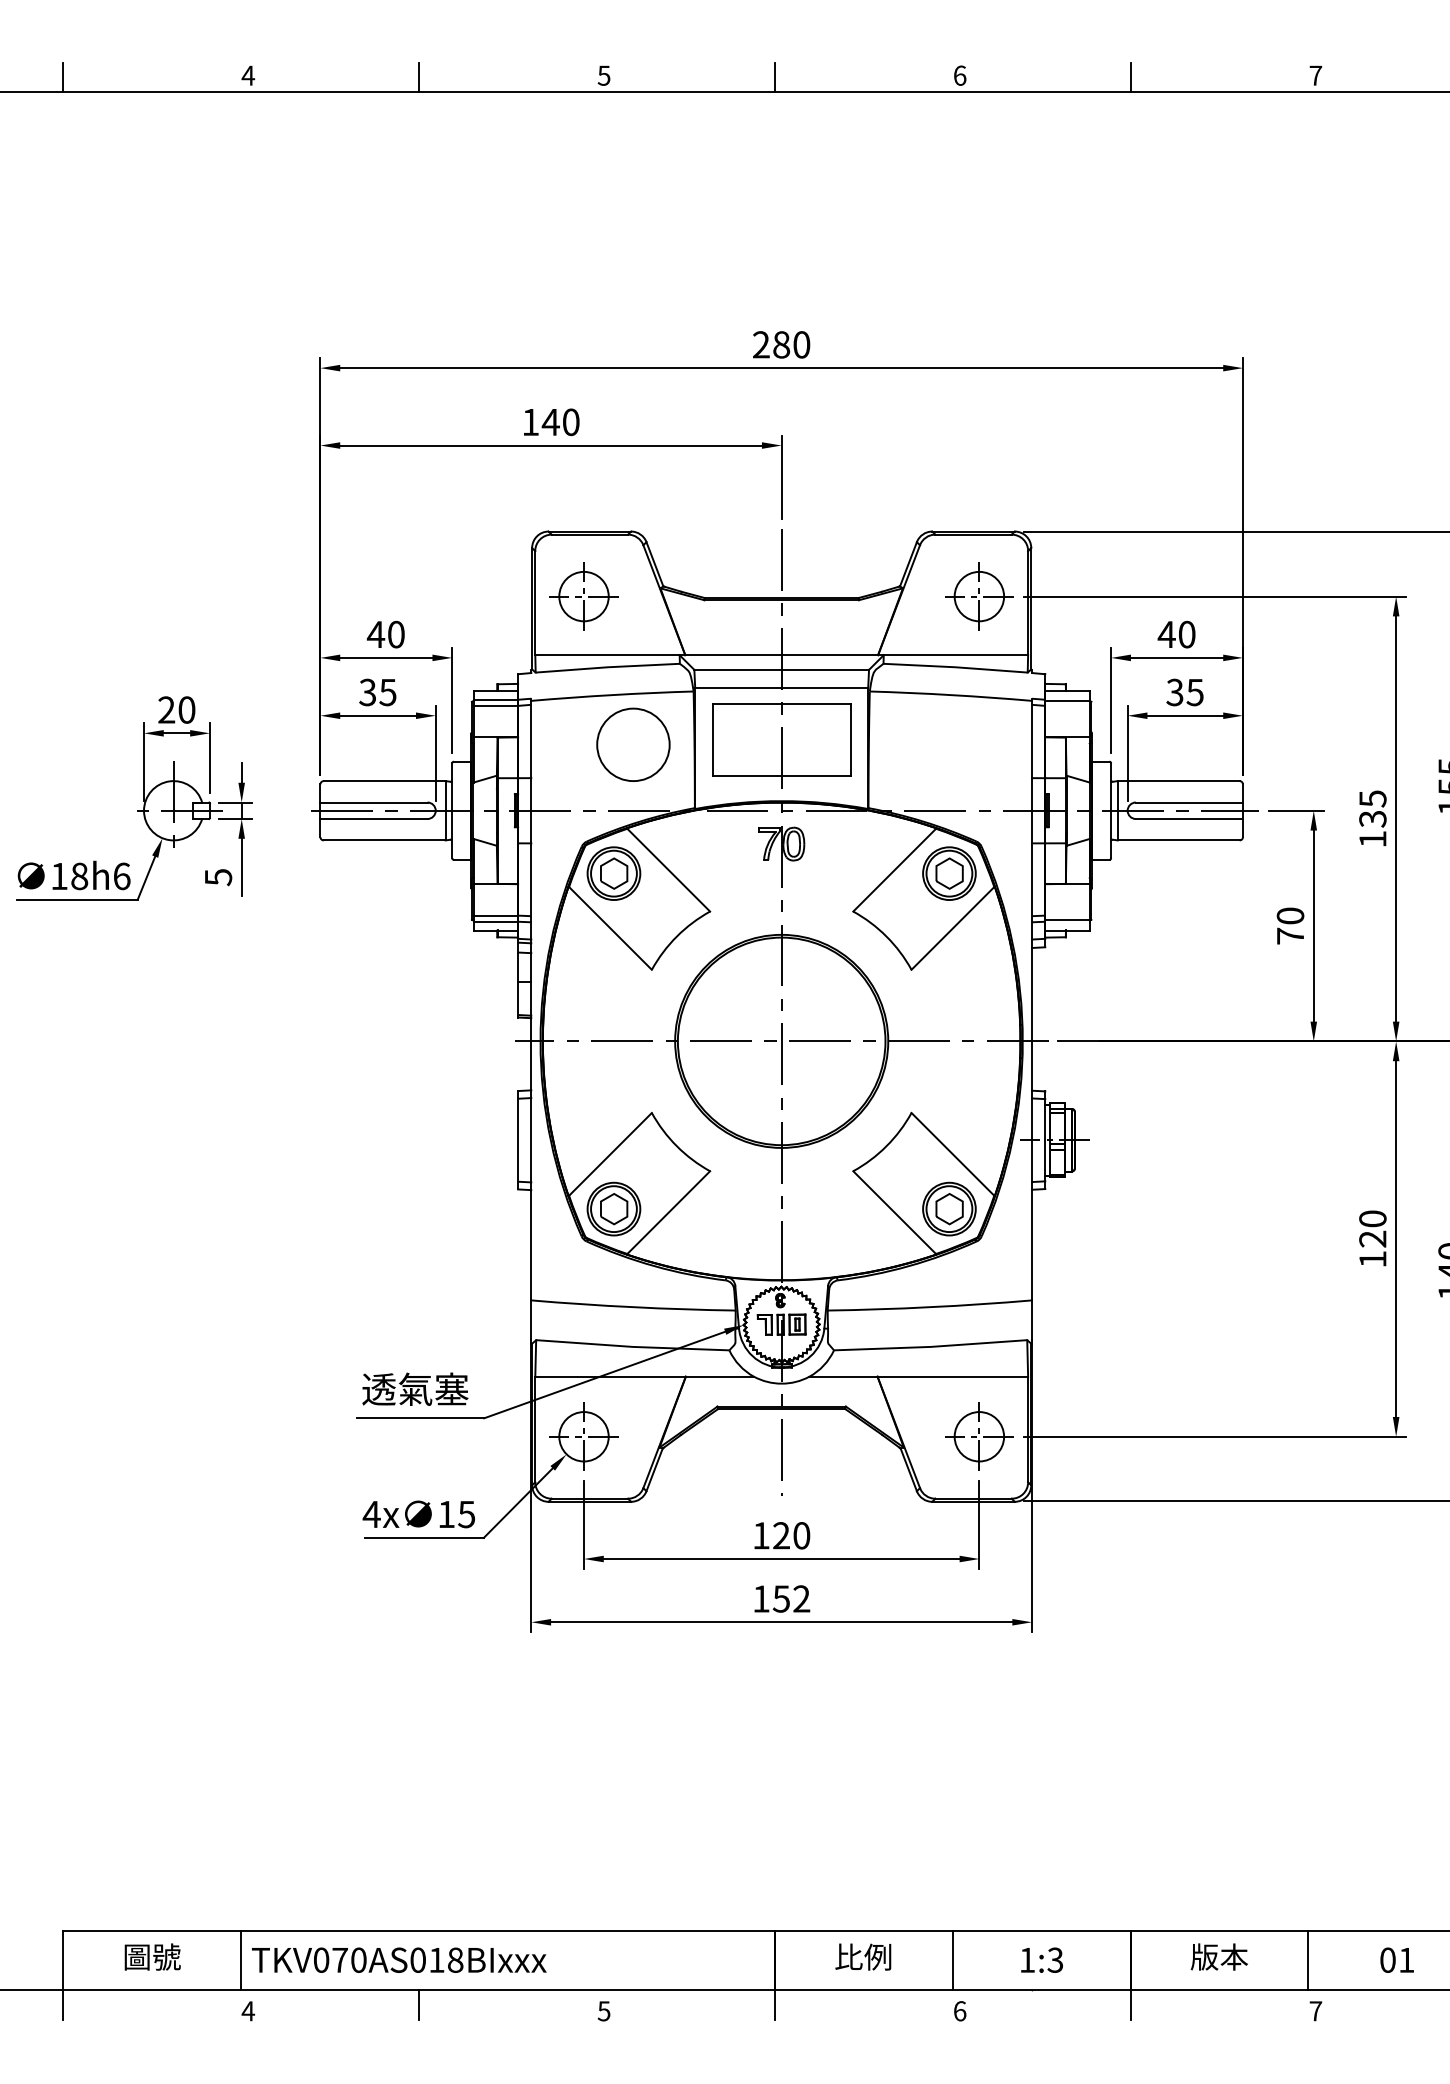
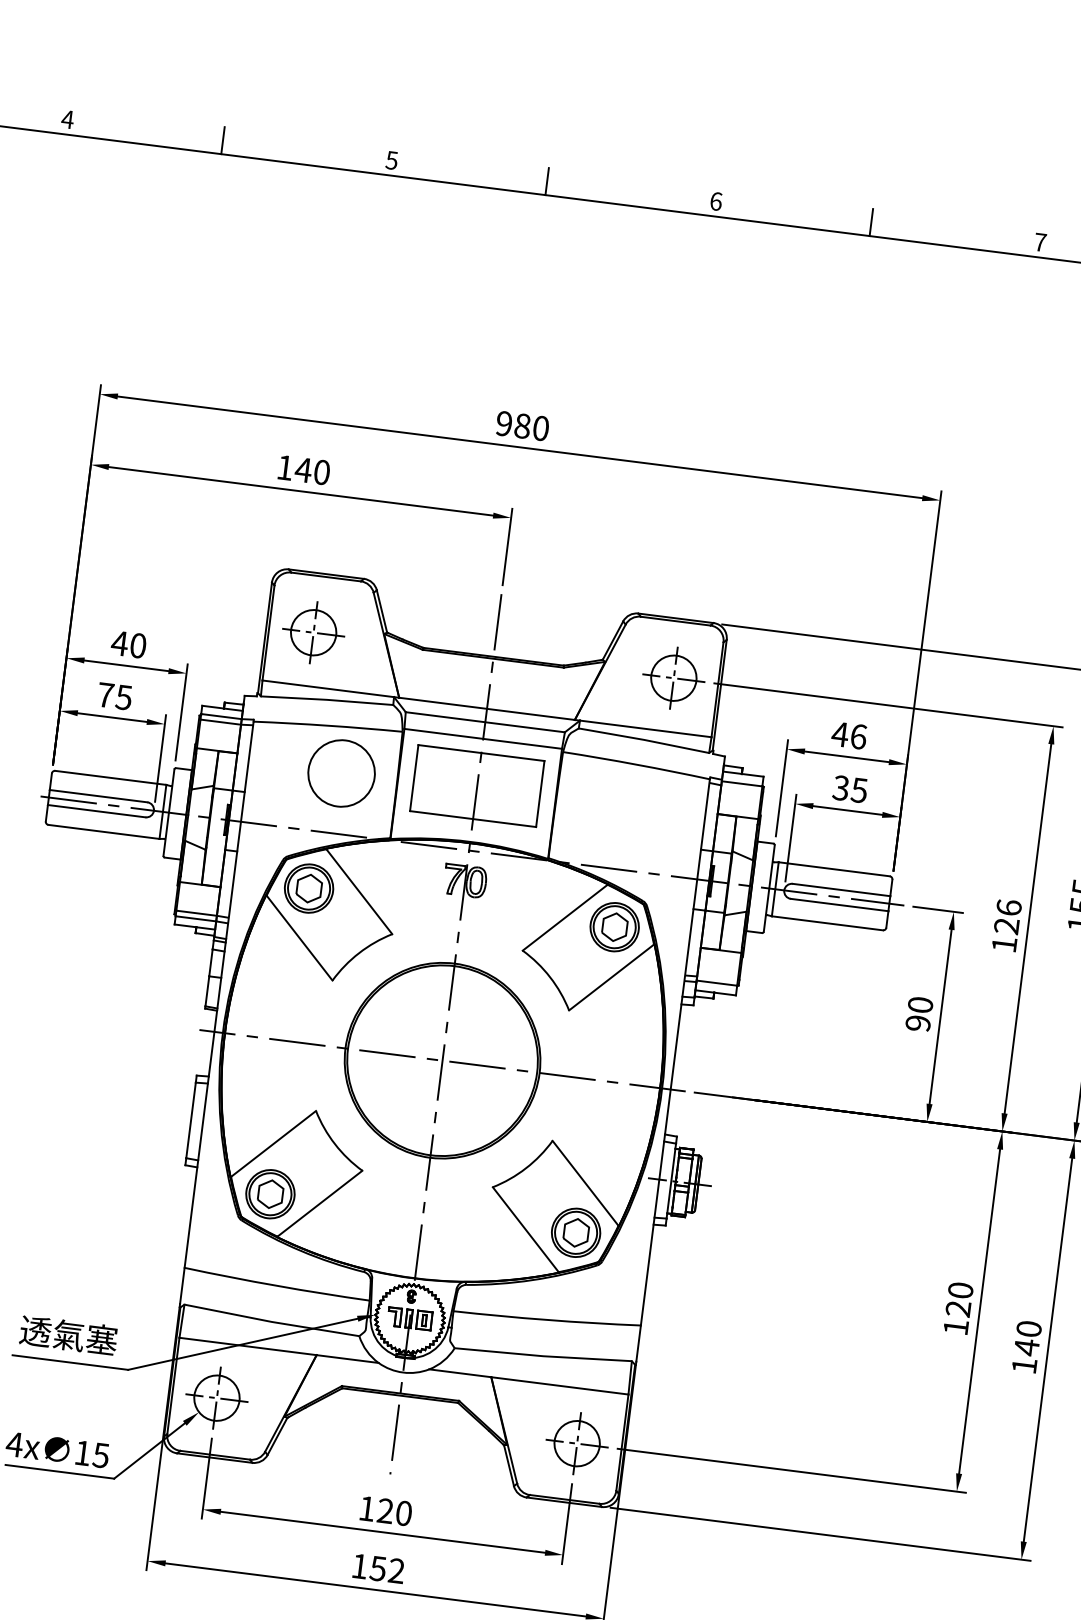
text: (761, 344) -> (504, 423), 280 -> 980
text: (1187, 634) -> (859, 736), 40 -> 46
text: (367, 692) -> (105, 695), 35 -> 75
text: (1372, 808) -> (1007, 916), 135 -> 126
text: (1290, 935) -> (918, 1022), 70 -> 90

